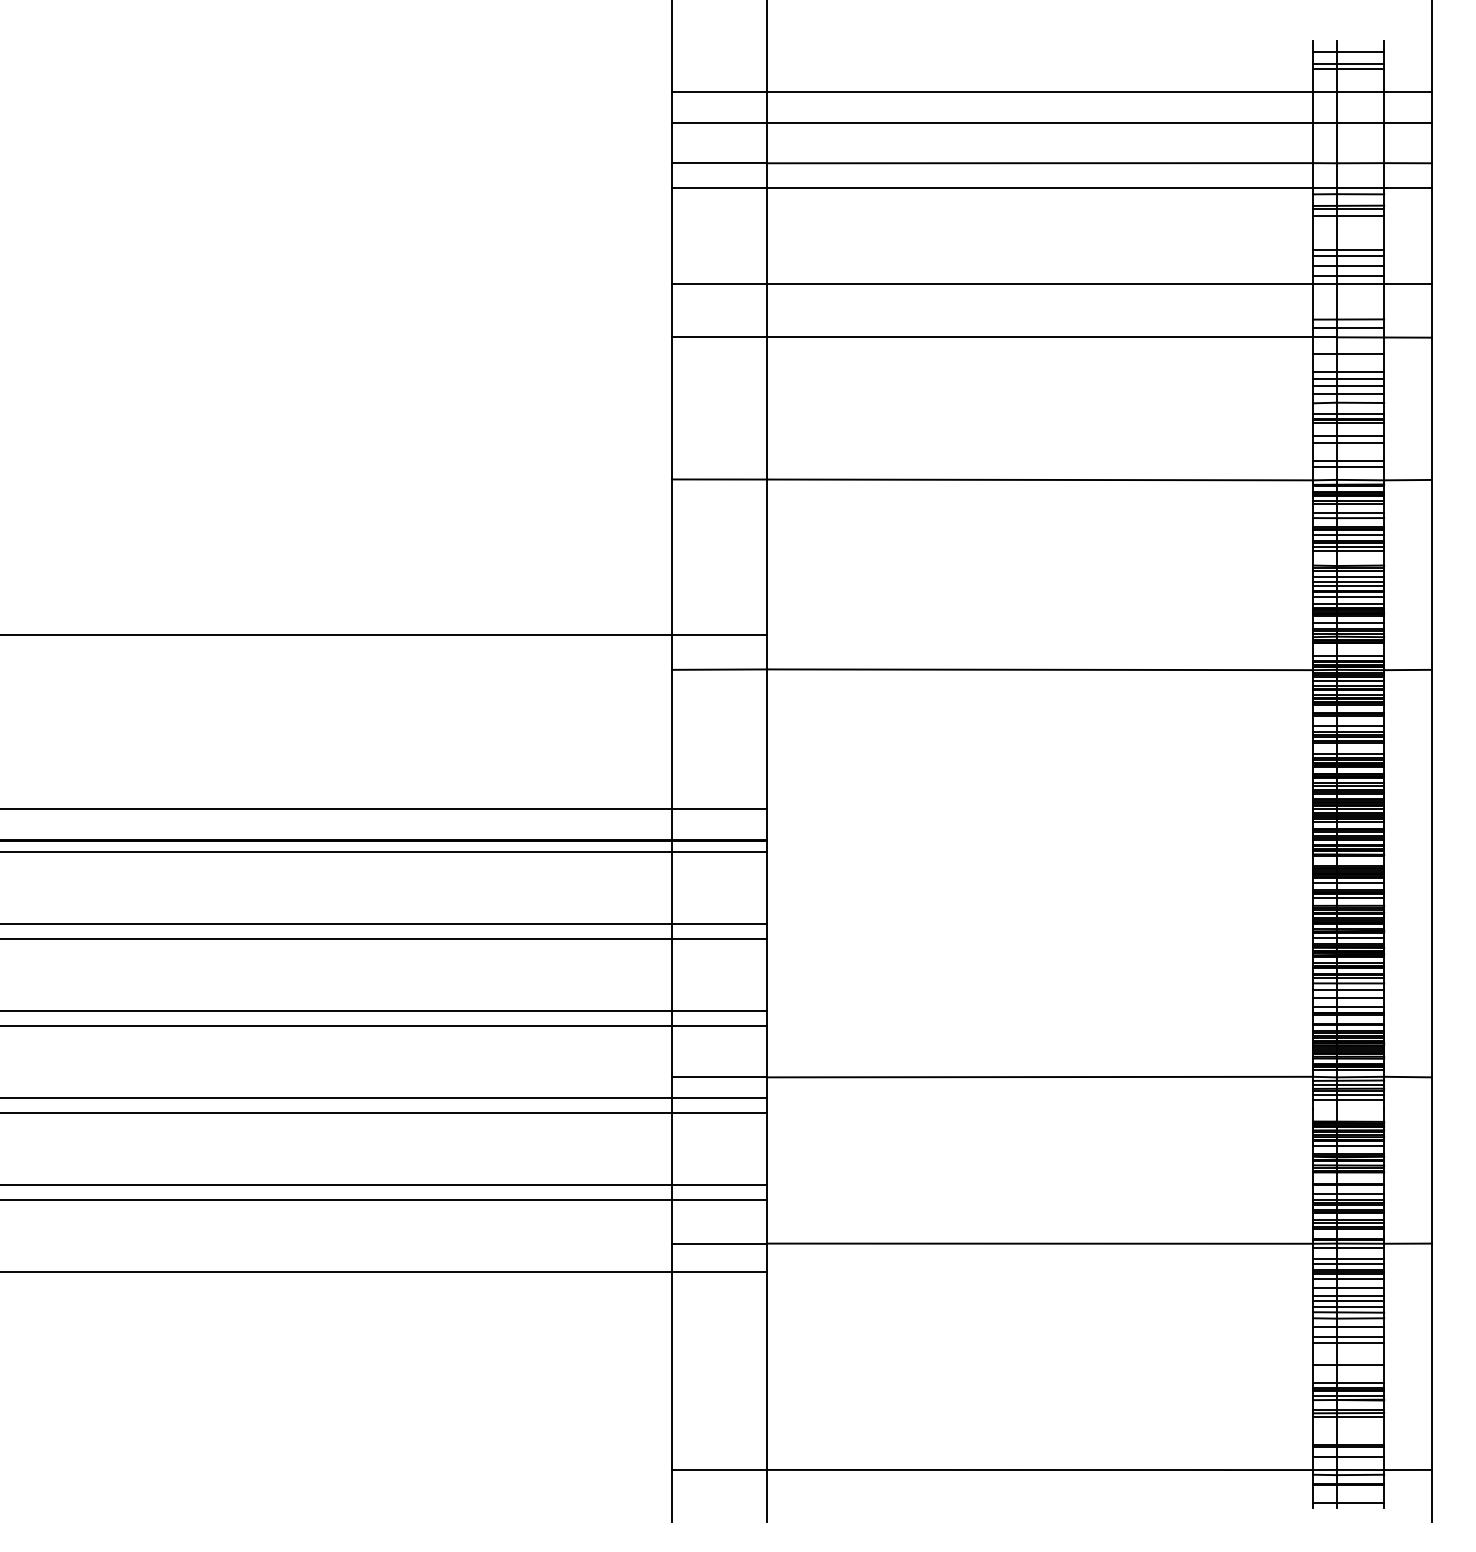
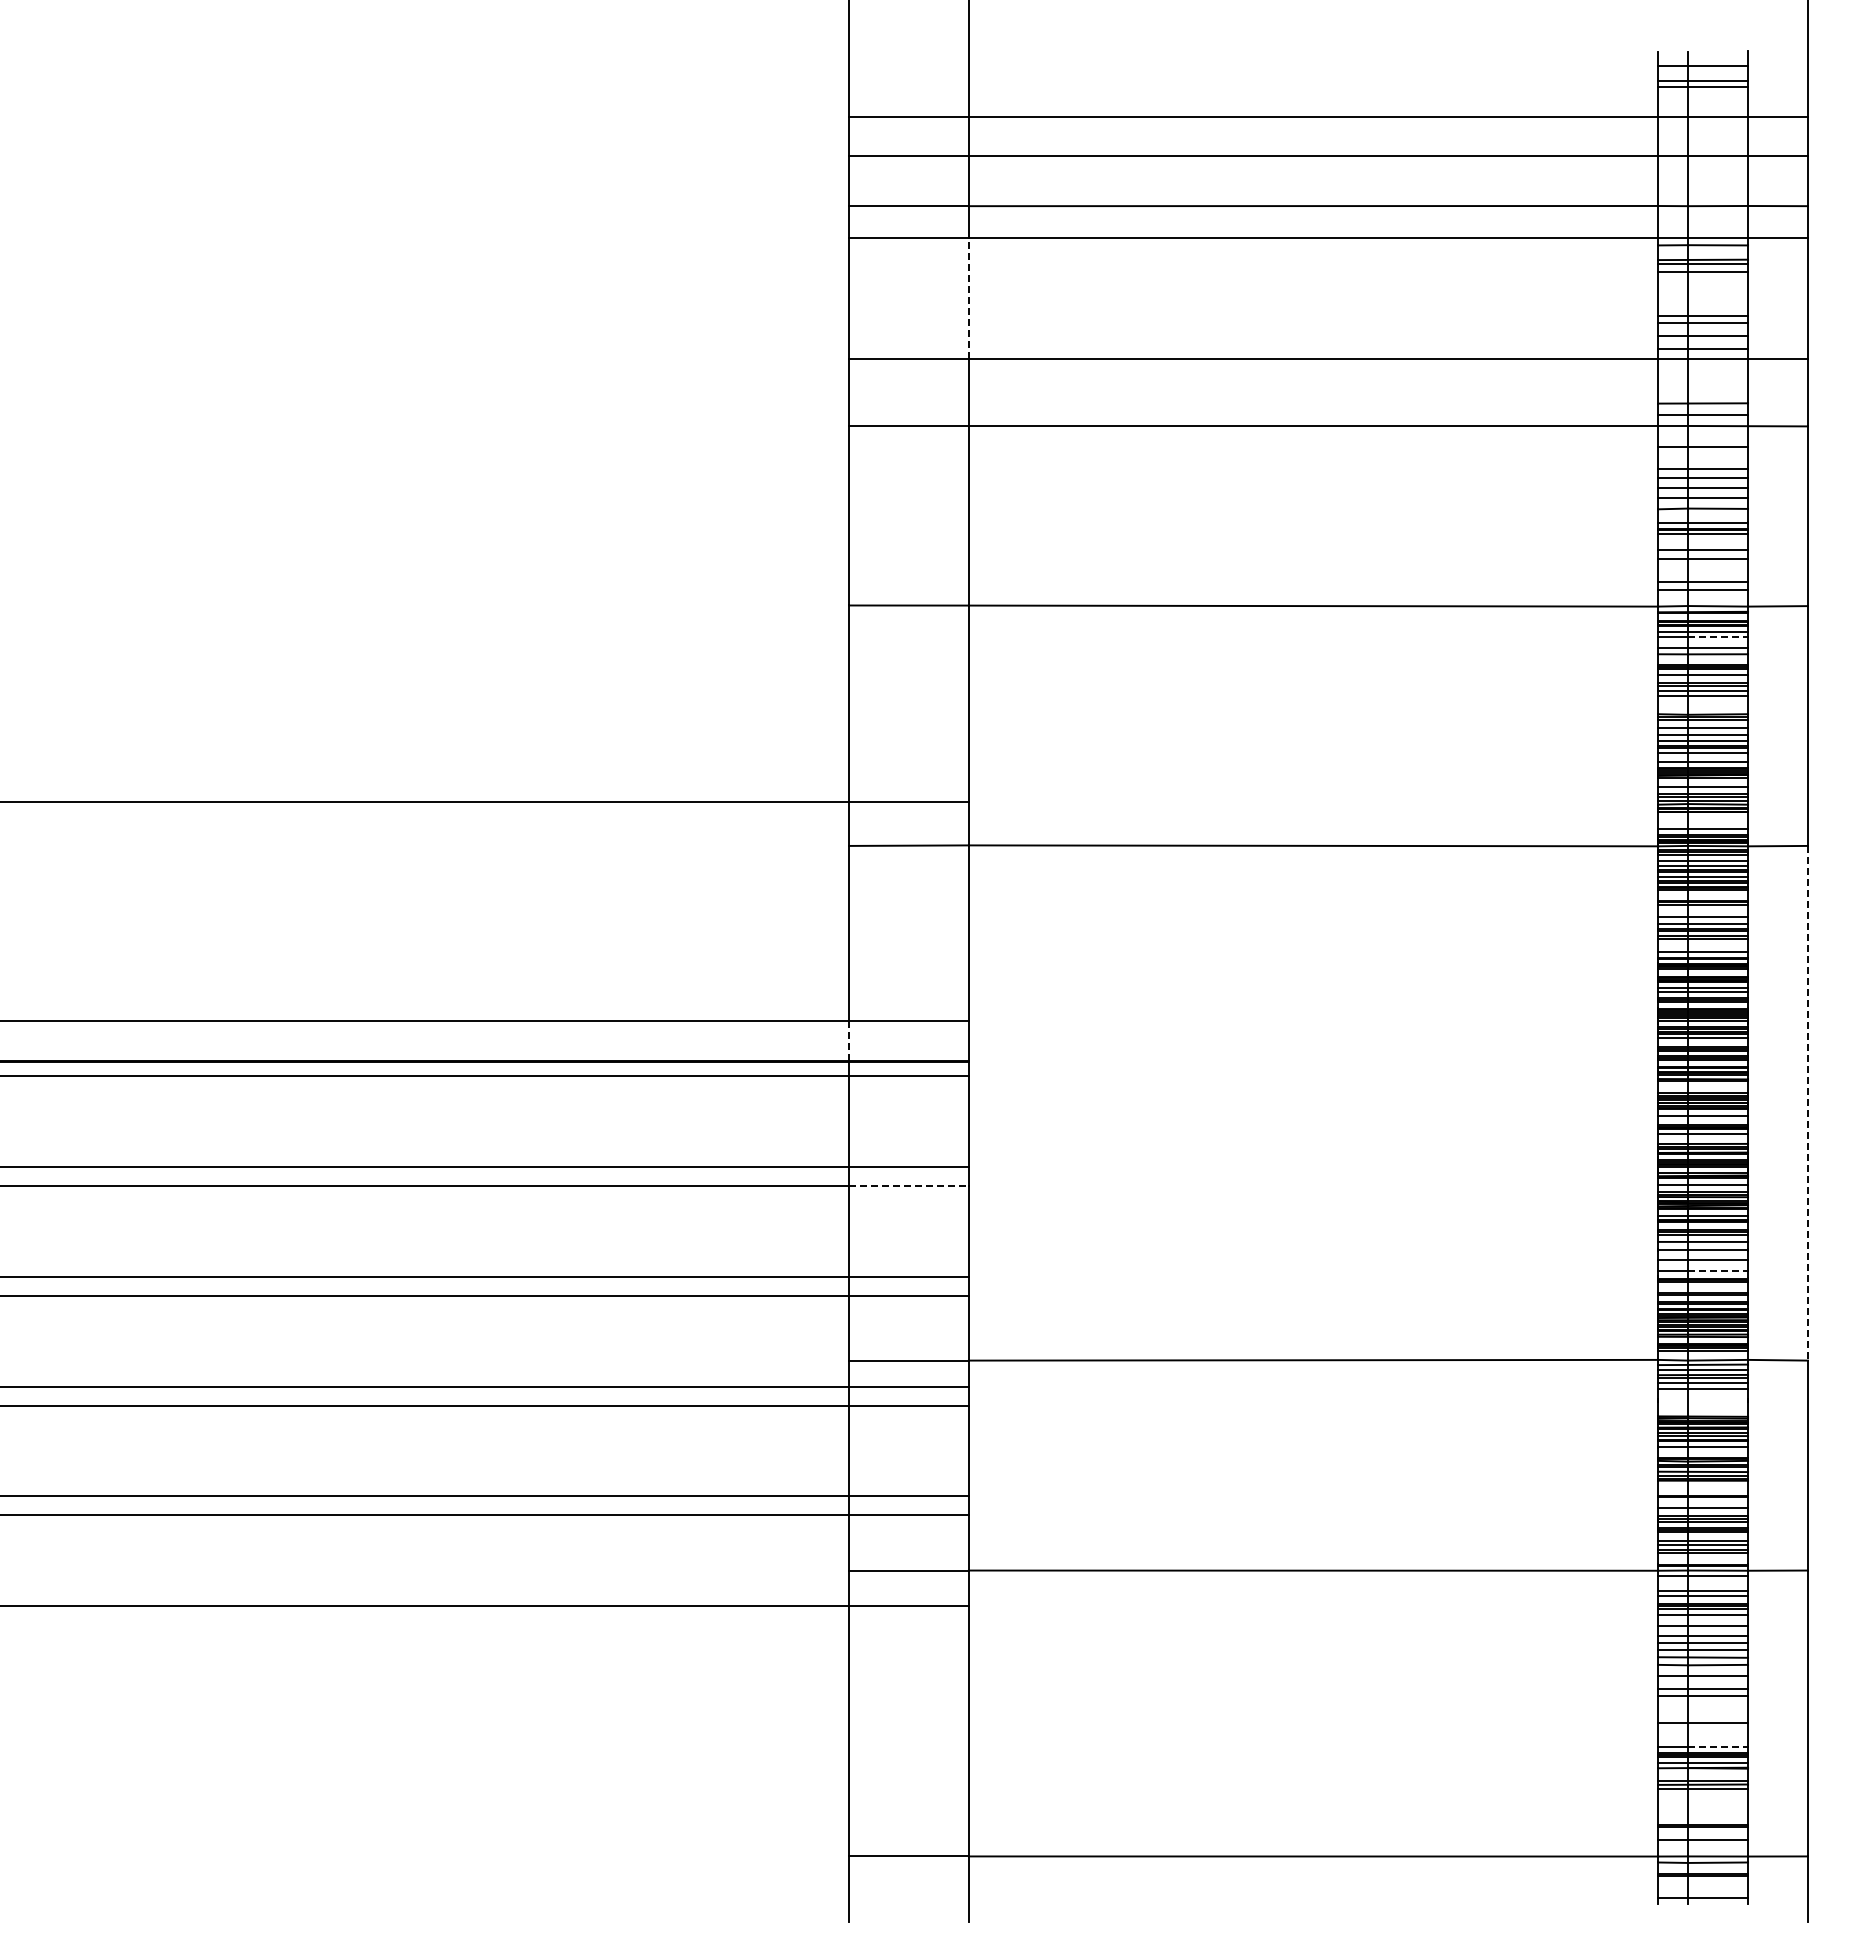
line: (766, 235) -> (968, 297), solid -> dashed
line: (1360, 504) -> (1718, 636), solid -> dashed
line: (672, 823) -> (849, 1040), solid -> dashed
line: (1431, 873) -> (1807, 1103), solid -> dashed
line: (719, 938) -> (908, 1185), solid -> dashed
line: (1360, 1006) -> (1718, 1271), solid -> dashed
line: (1360, 1383) -> (1718, 1747), solid -> dashed

